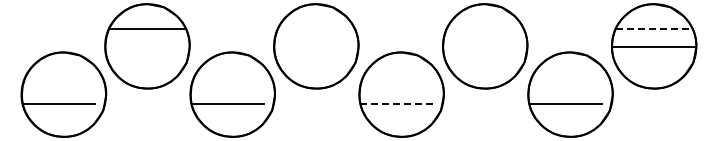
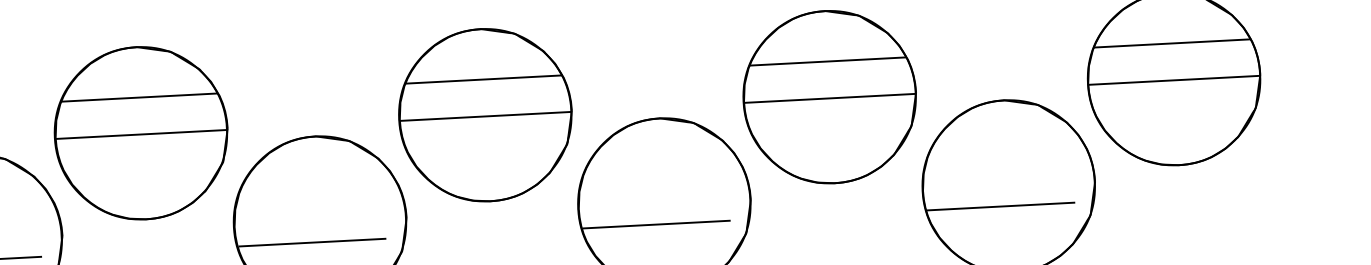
line: (316, 28) -> (483, 78), added
line: (485, 28) -> (828, 60), added
line: (654, 28) -> (1172, 42), dashed -> solid
line: (147, 46) -> (141, 133), added
line: (316, 46) -> (485, 115), added
line: (485, 46) -> (830, 97), added
line: (397, 104) -> (657, 225), dashed -> solid

